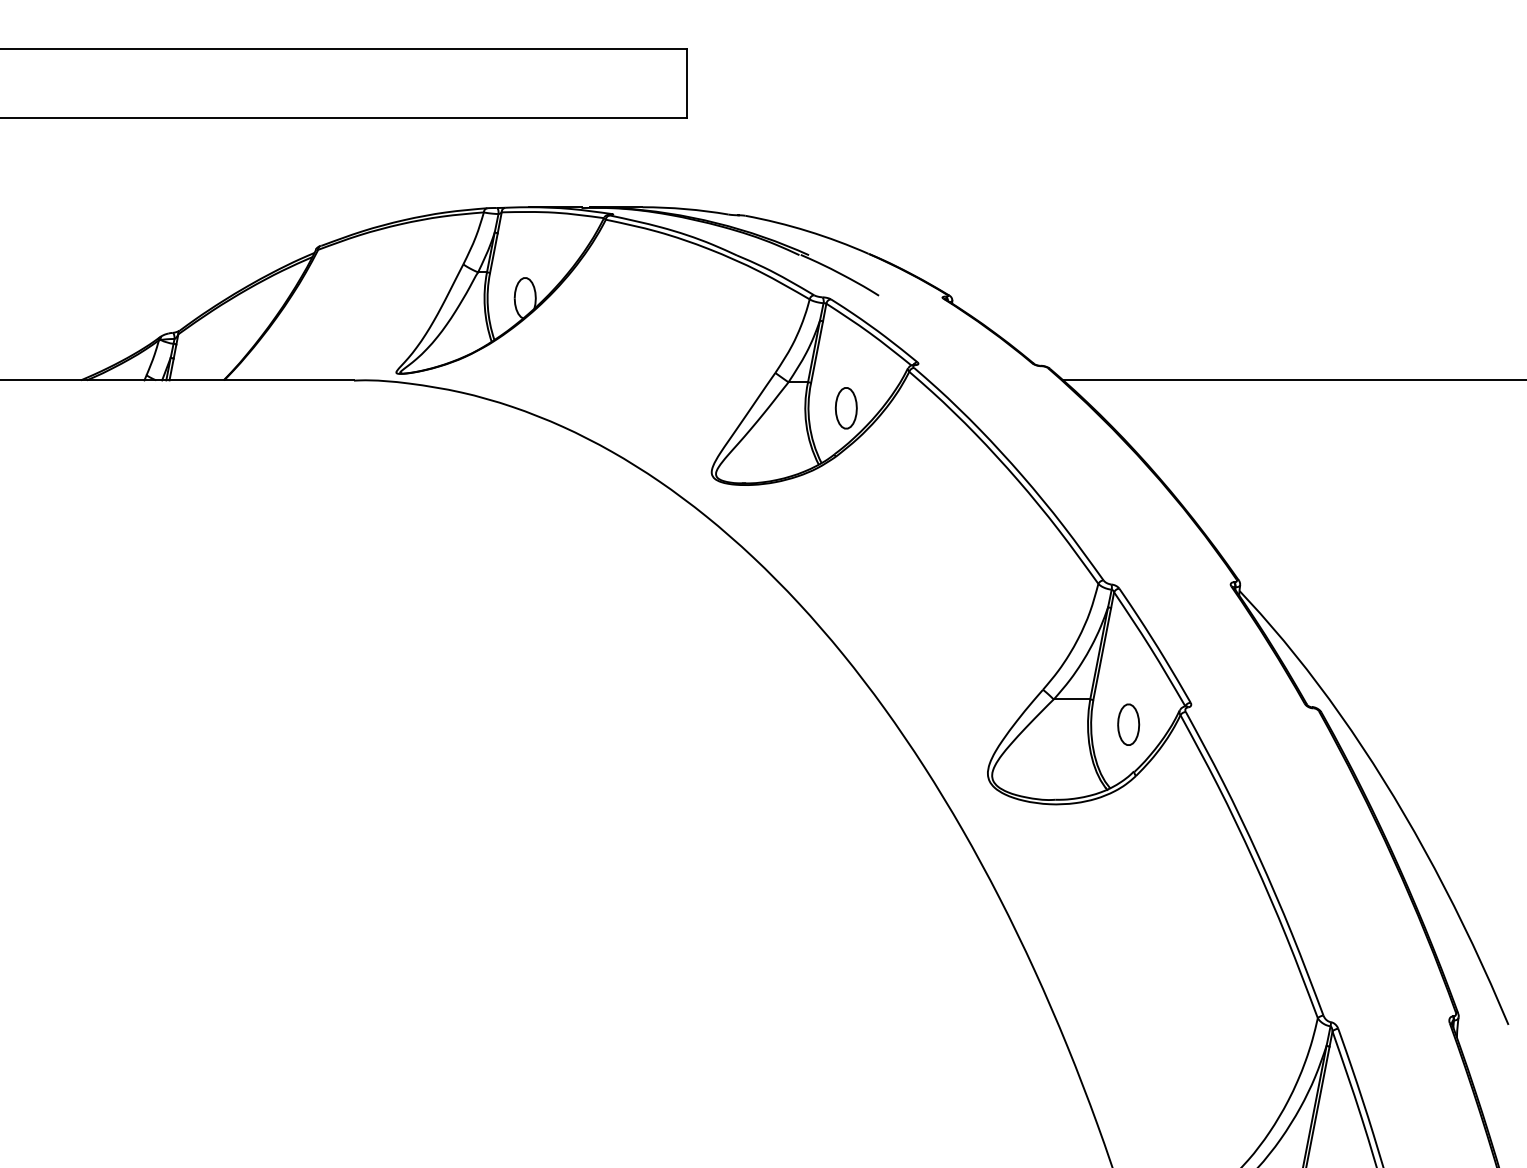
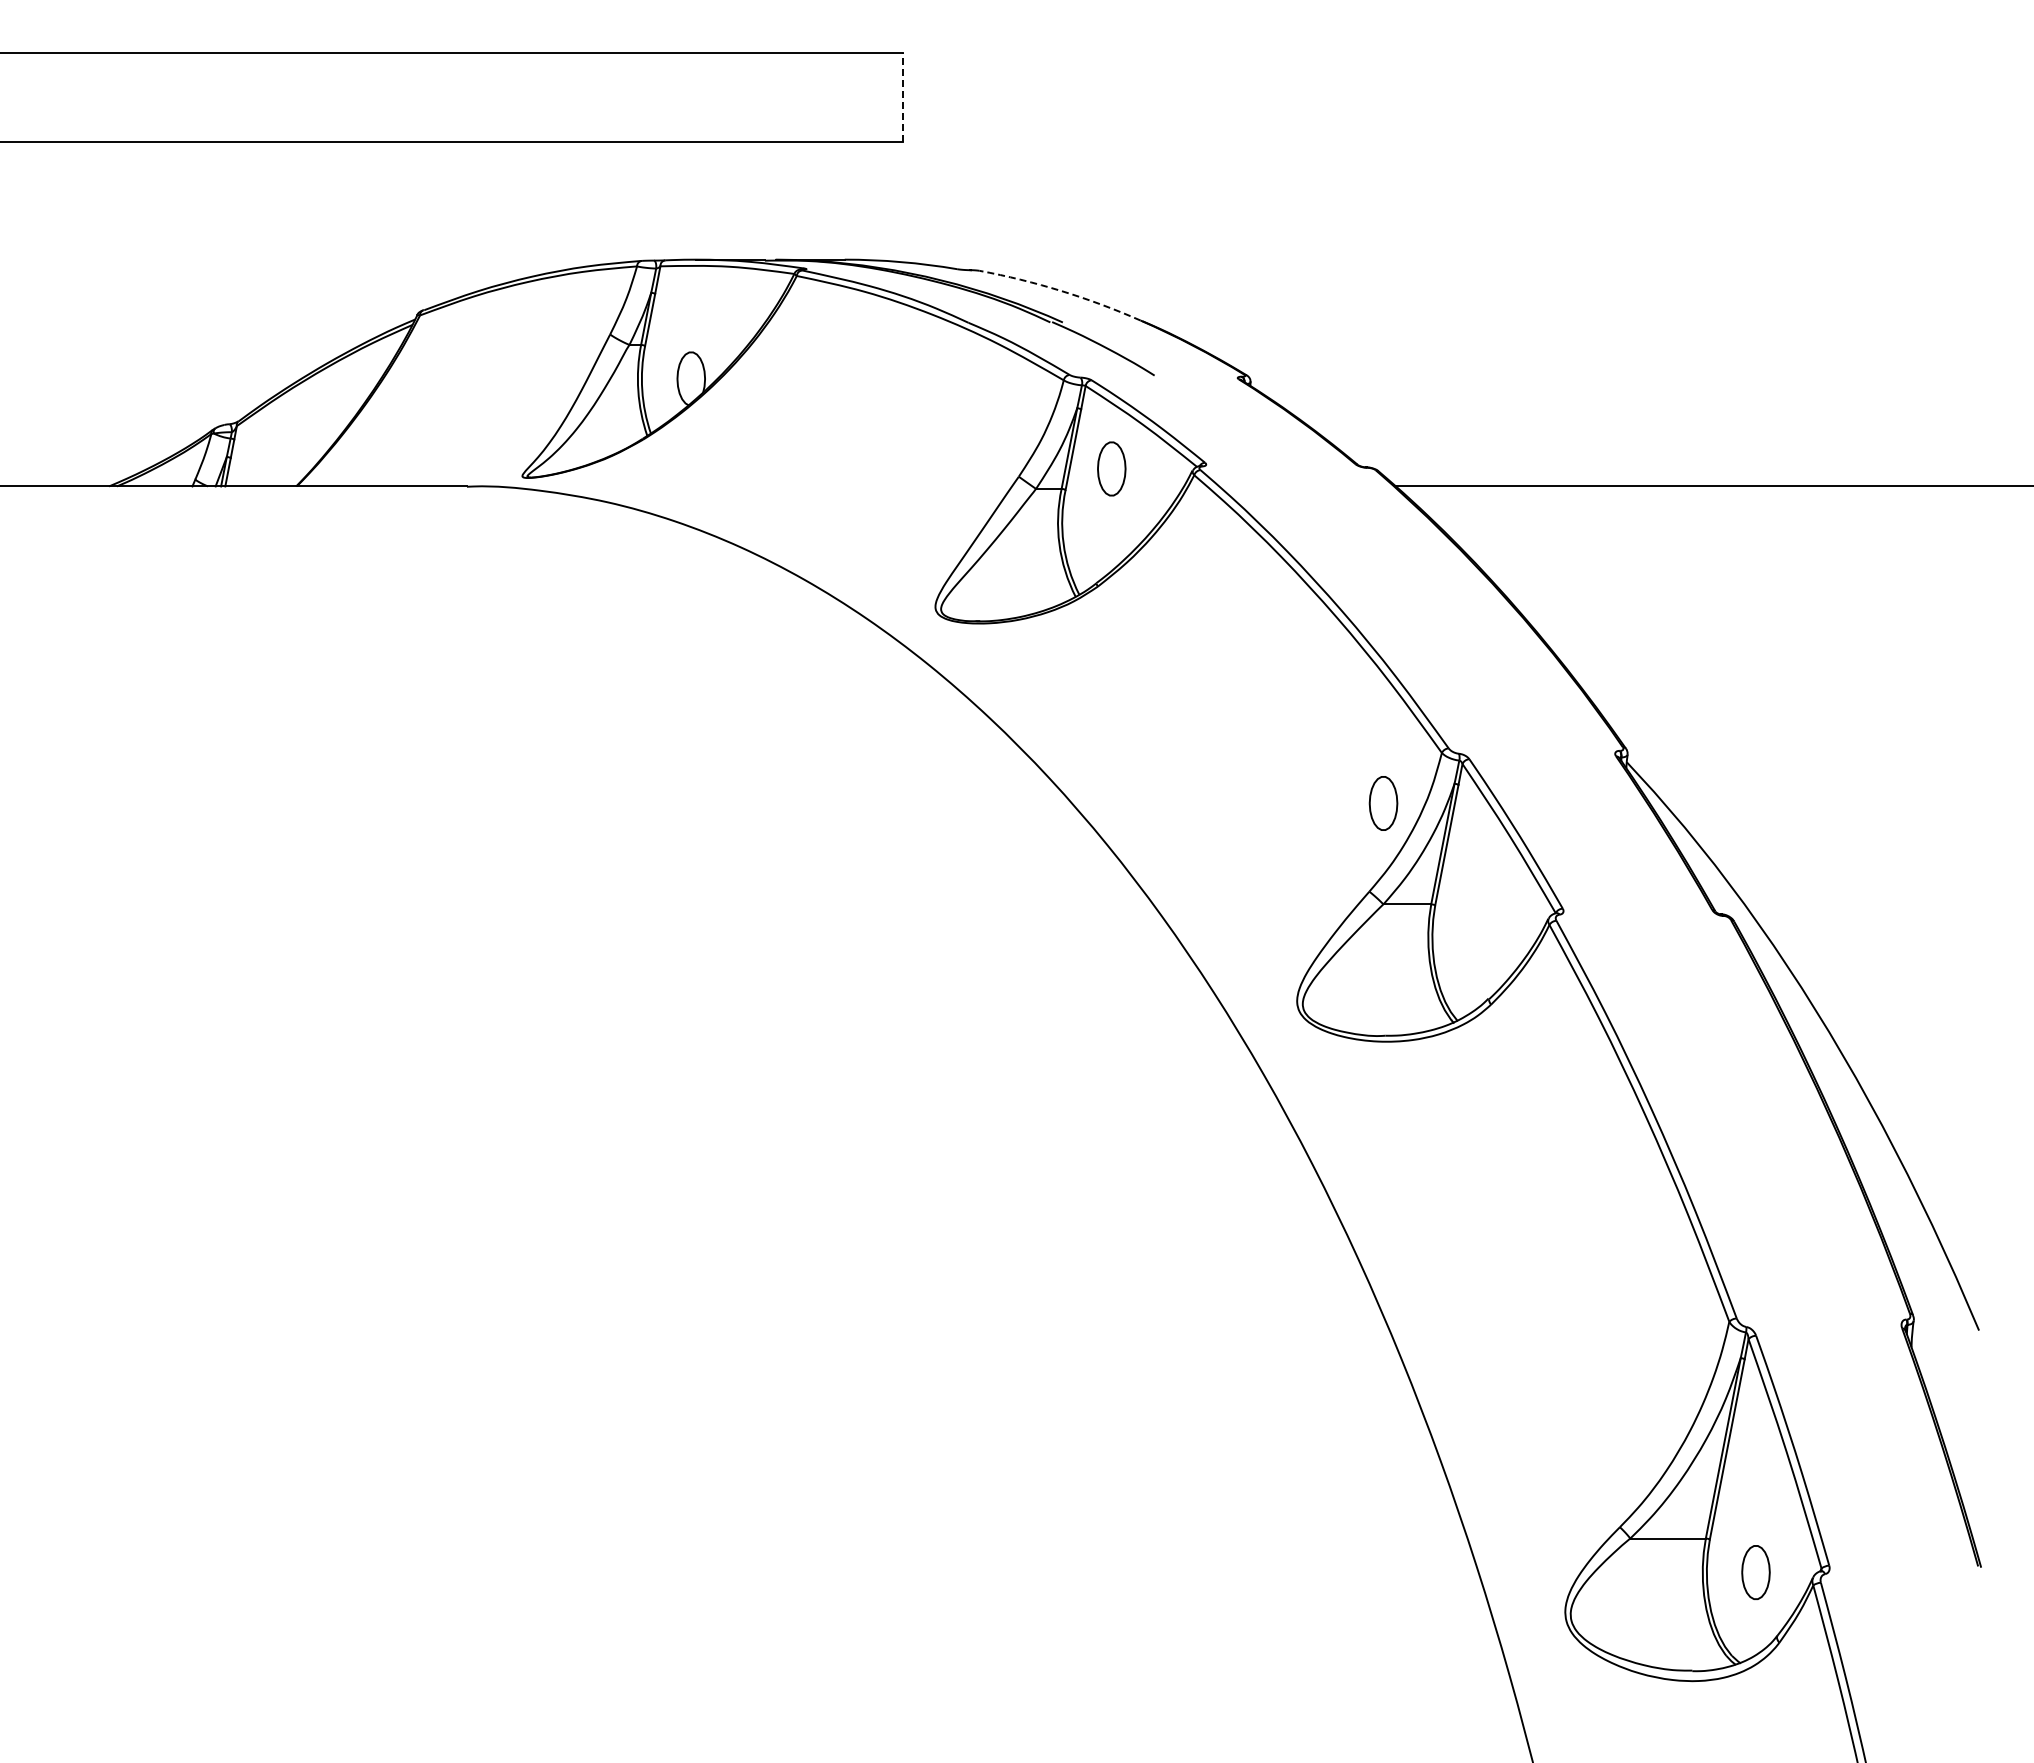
line: (686, 83) -> (902, 97), solid -> dashed
arc: (807, 231) -> (1061, 291), solid -> dashed
part: (846, 407) -> (1111, 468), moved
part: (1128, 724) -> (1383, 803), moved

